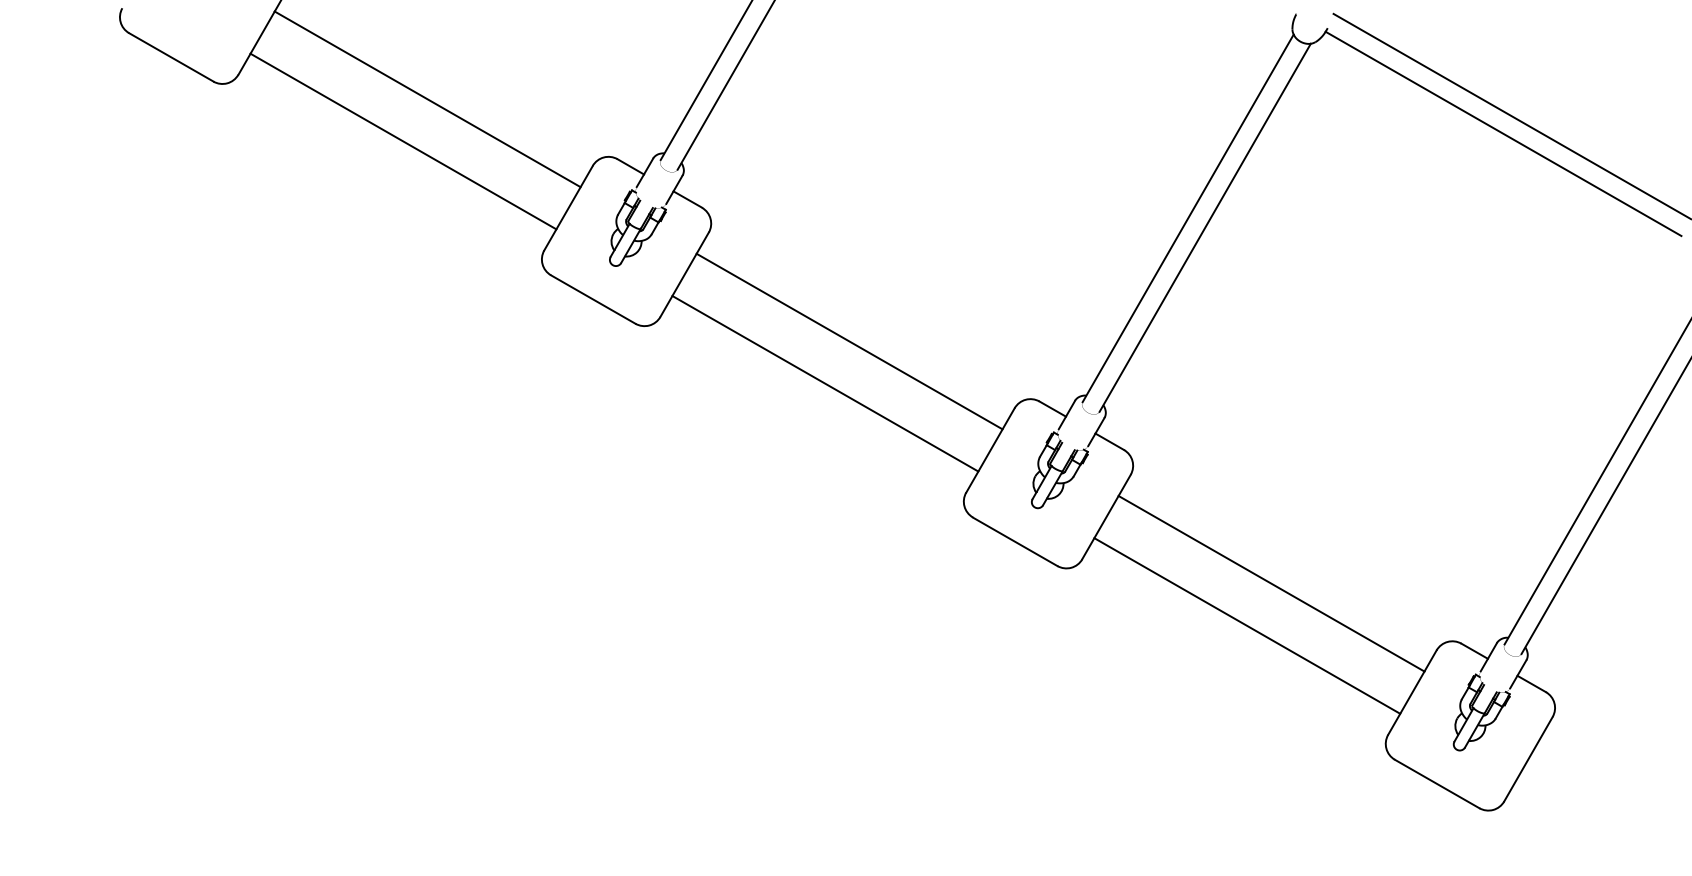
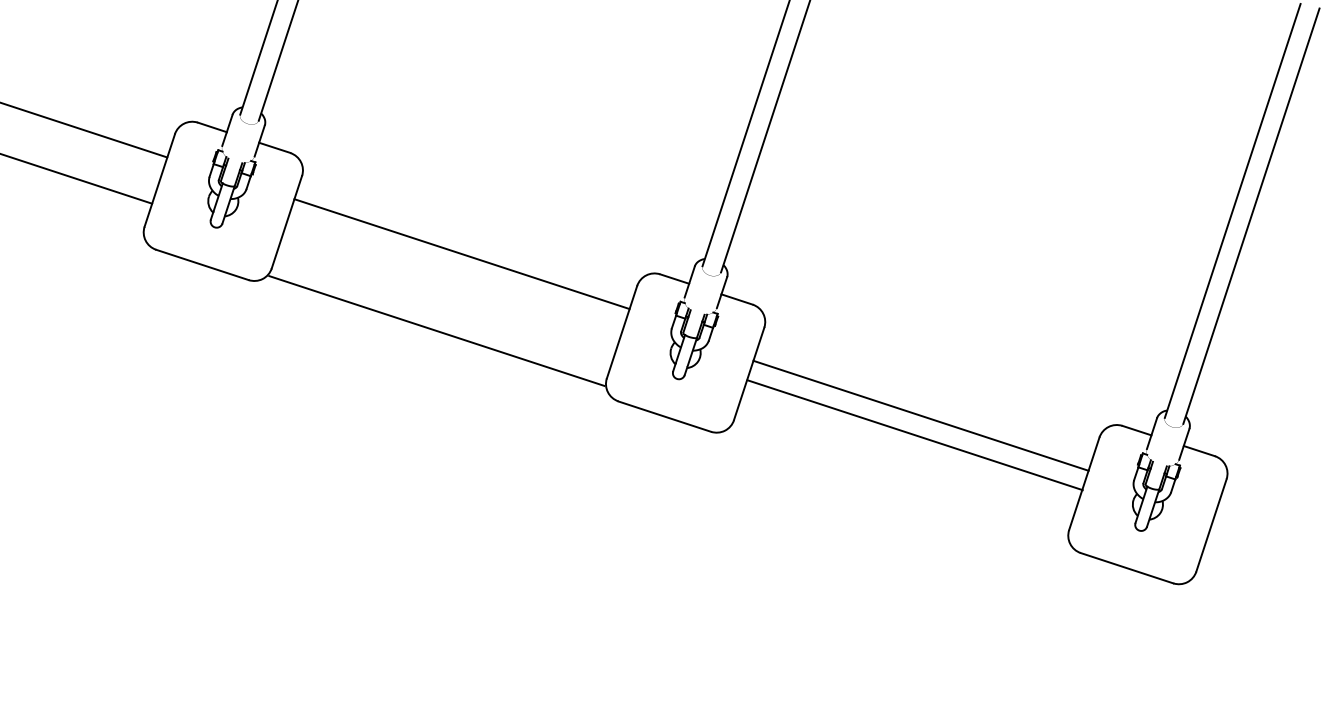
line: (825, 383) -> (436, 330), moved
line: (1271, 583) -> (915, 434), moved
line: (1247, 625) -> (921, 415), moved

